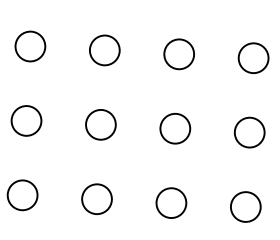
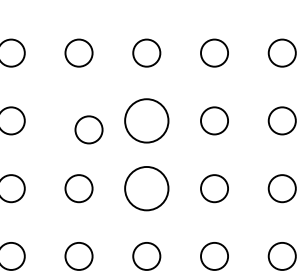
circle: (104, 49) -> (88, 129), moved
circle: (178, 53) -> (146, 120), size x1.6
circle: (175, 128) -> (146, 188), size x1.6

